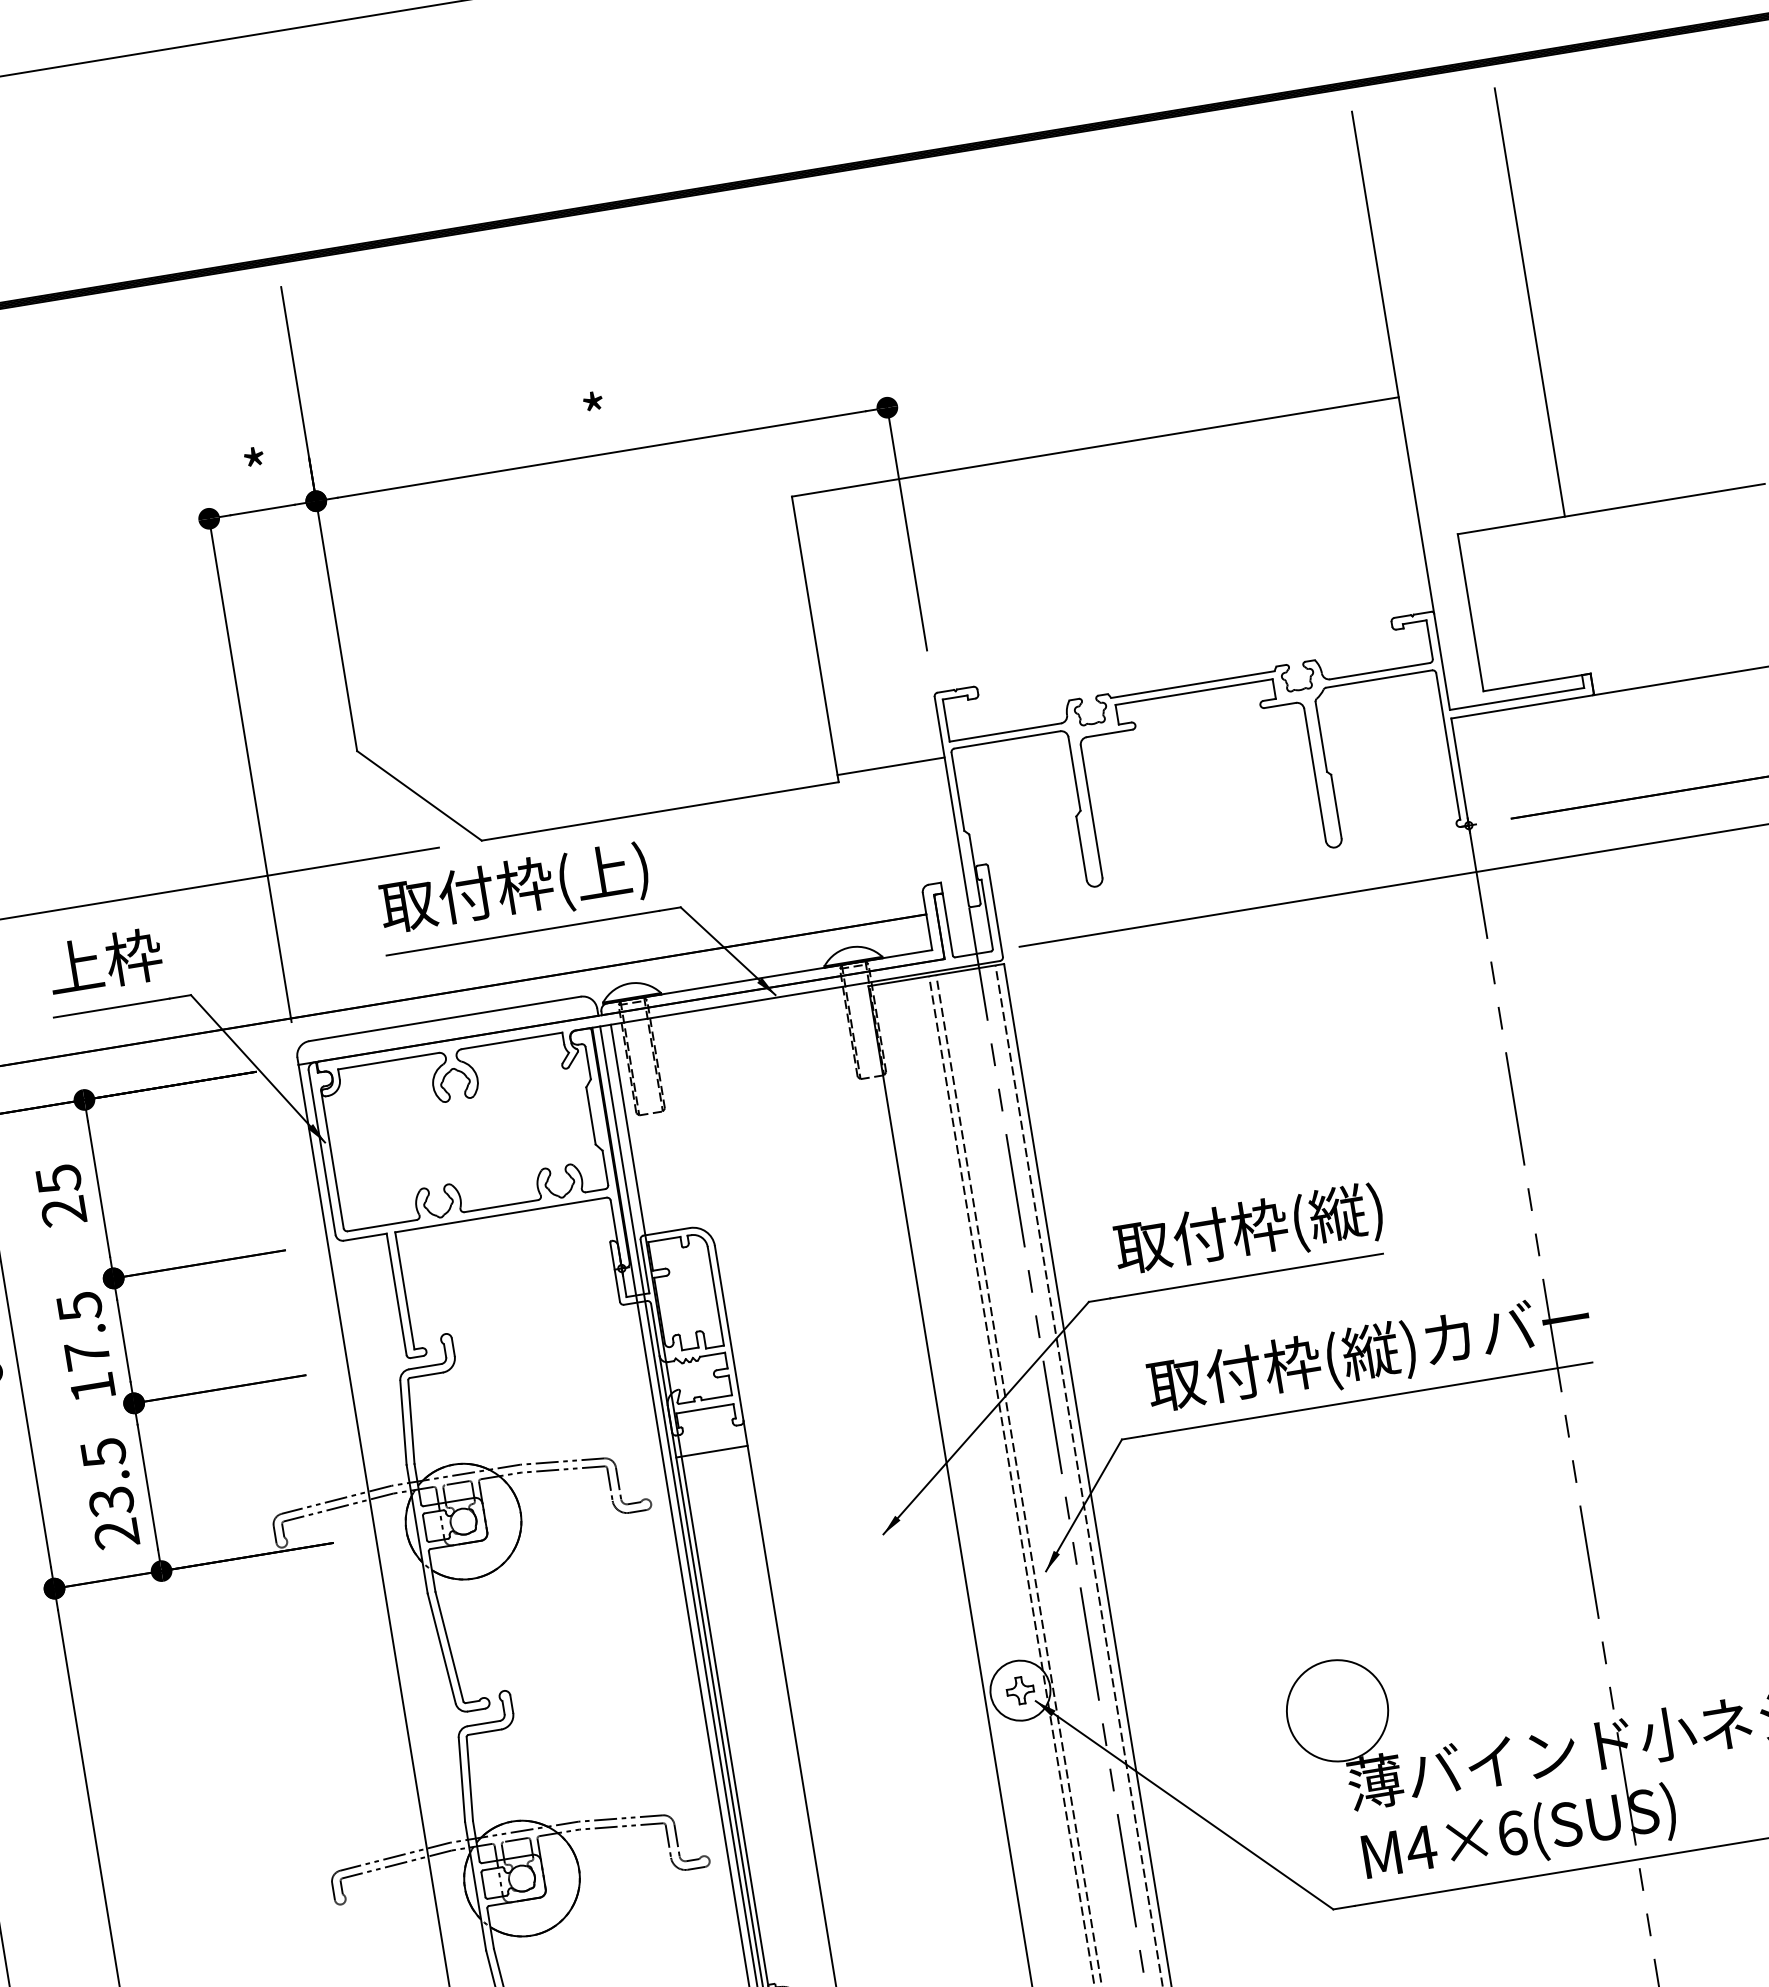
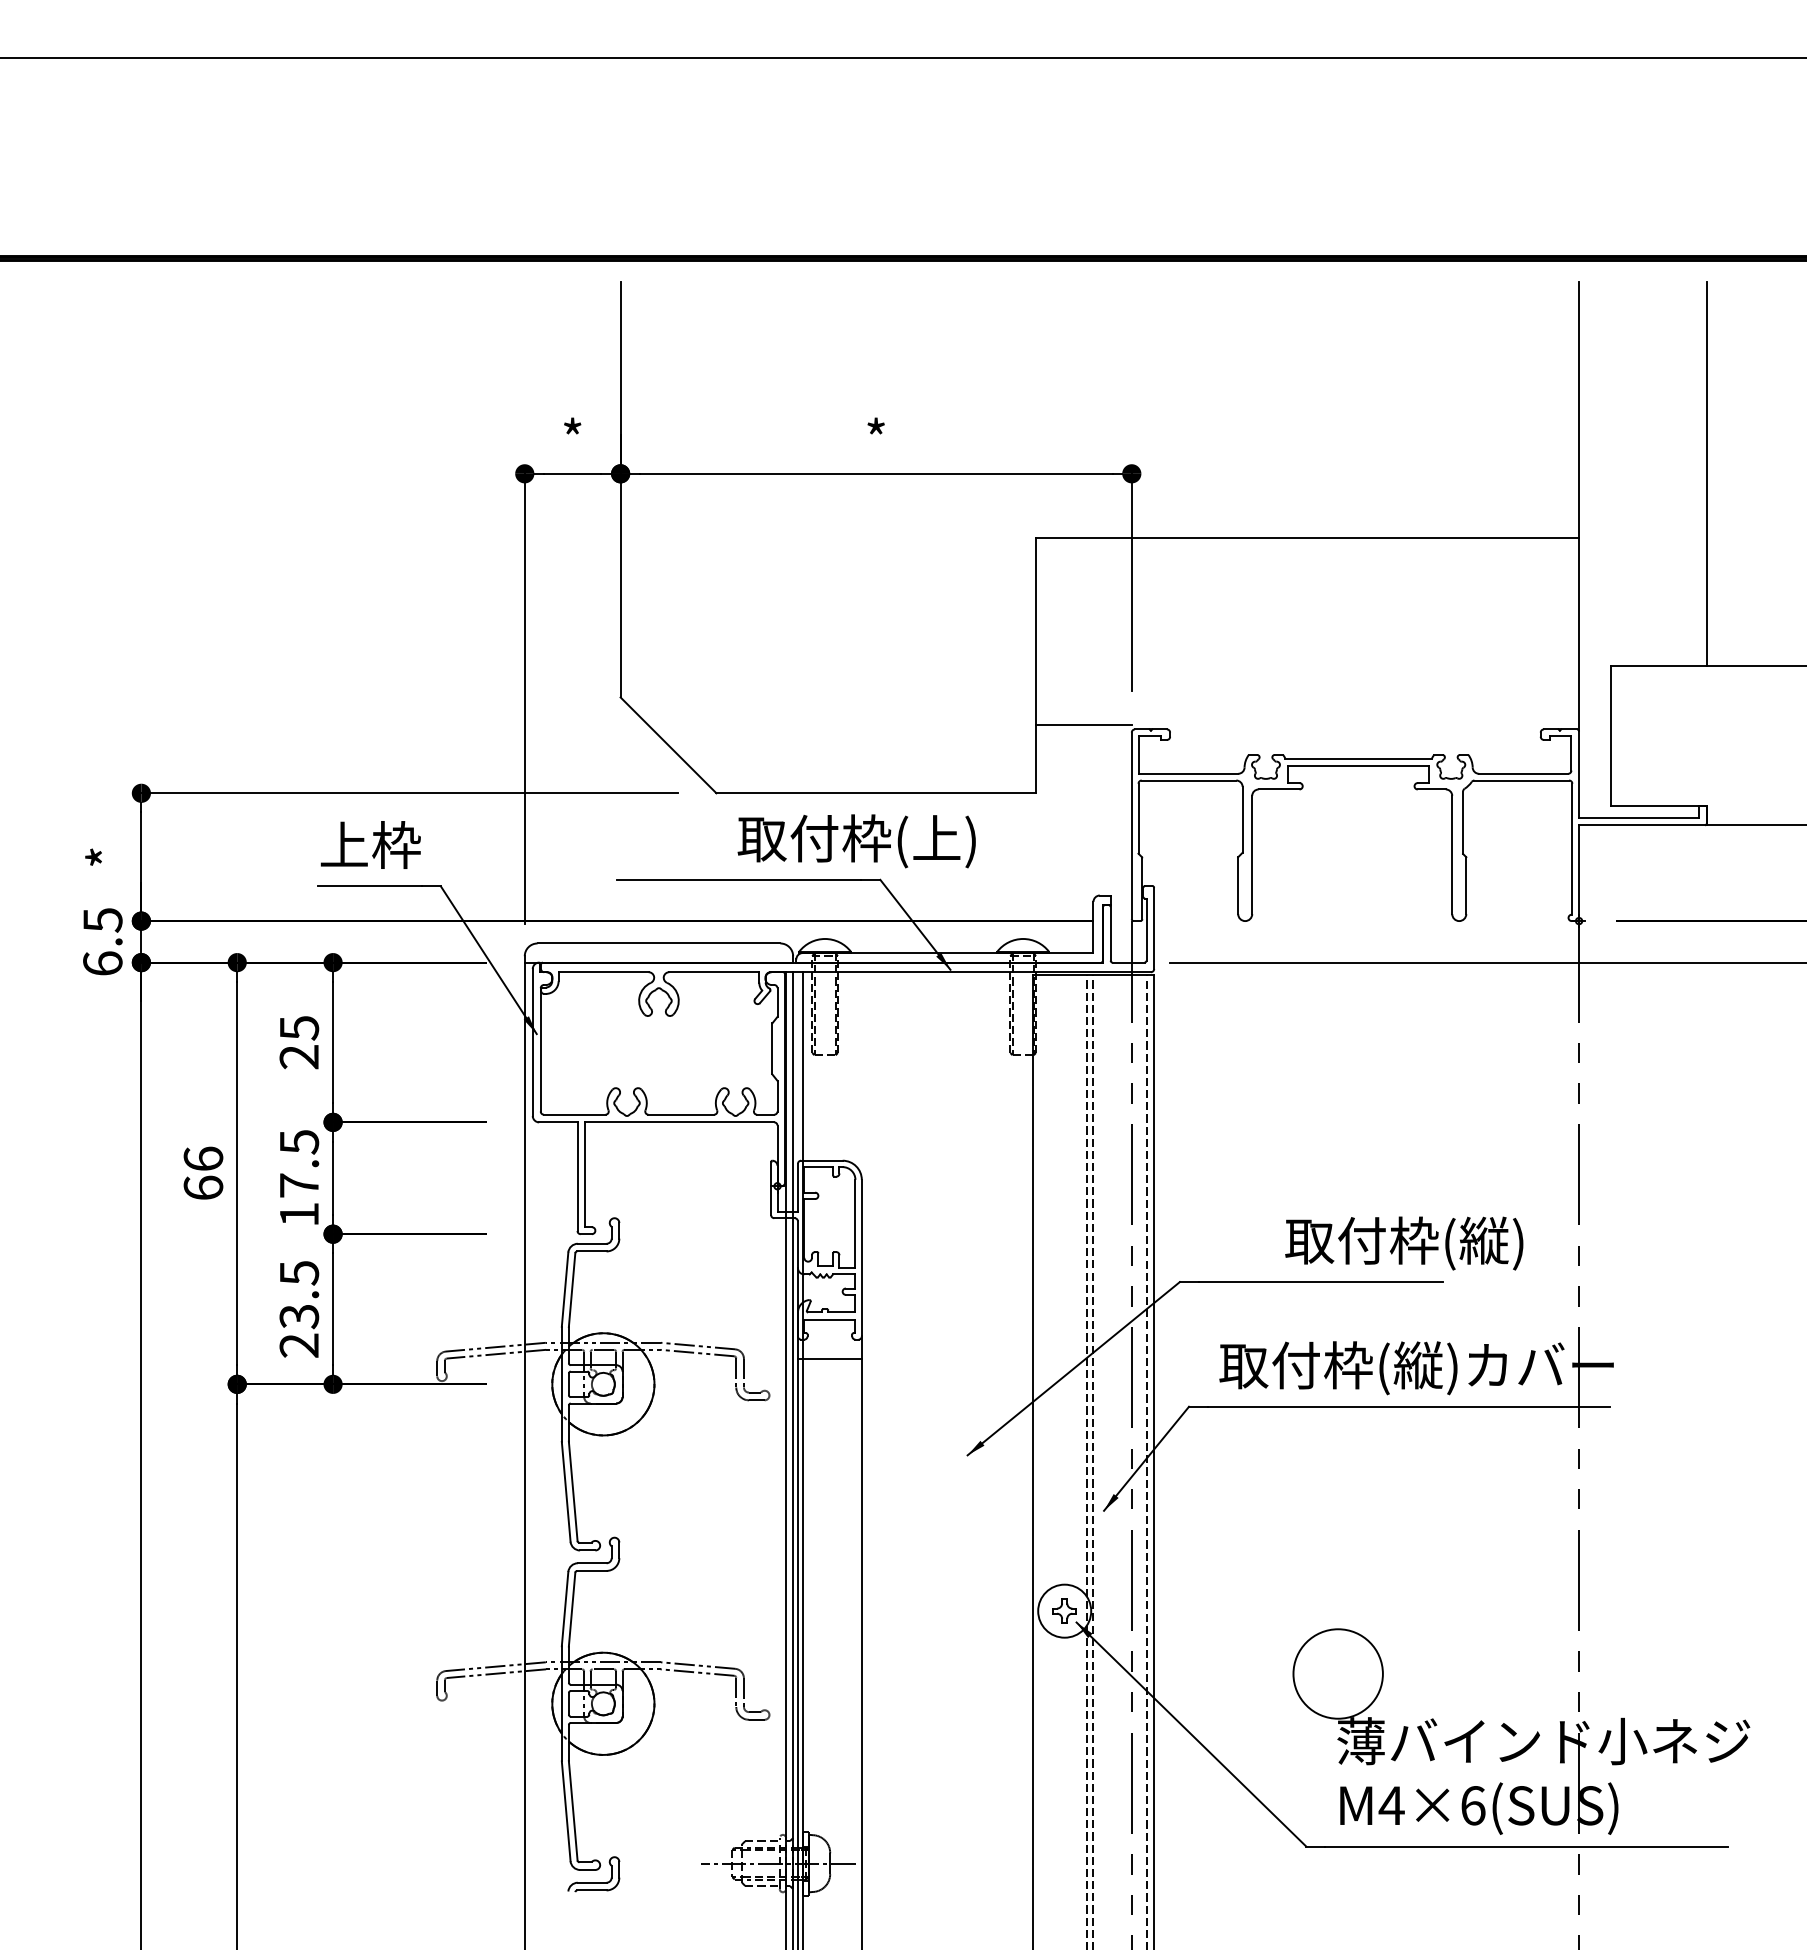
line: (890, 765) -> (1083, 724), moved
text: (514, 890) -> (856, 841), moved
text: (1249, 1231) -> (1404, 1243), moved

